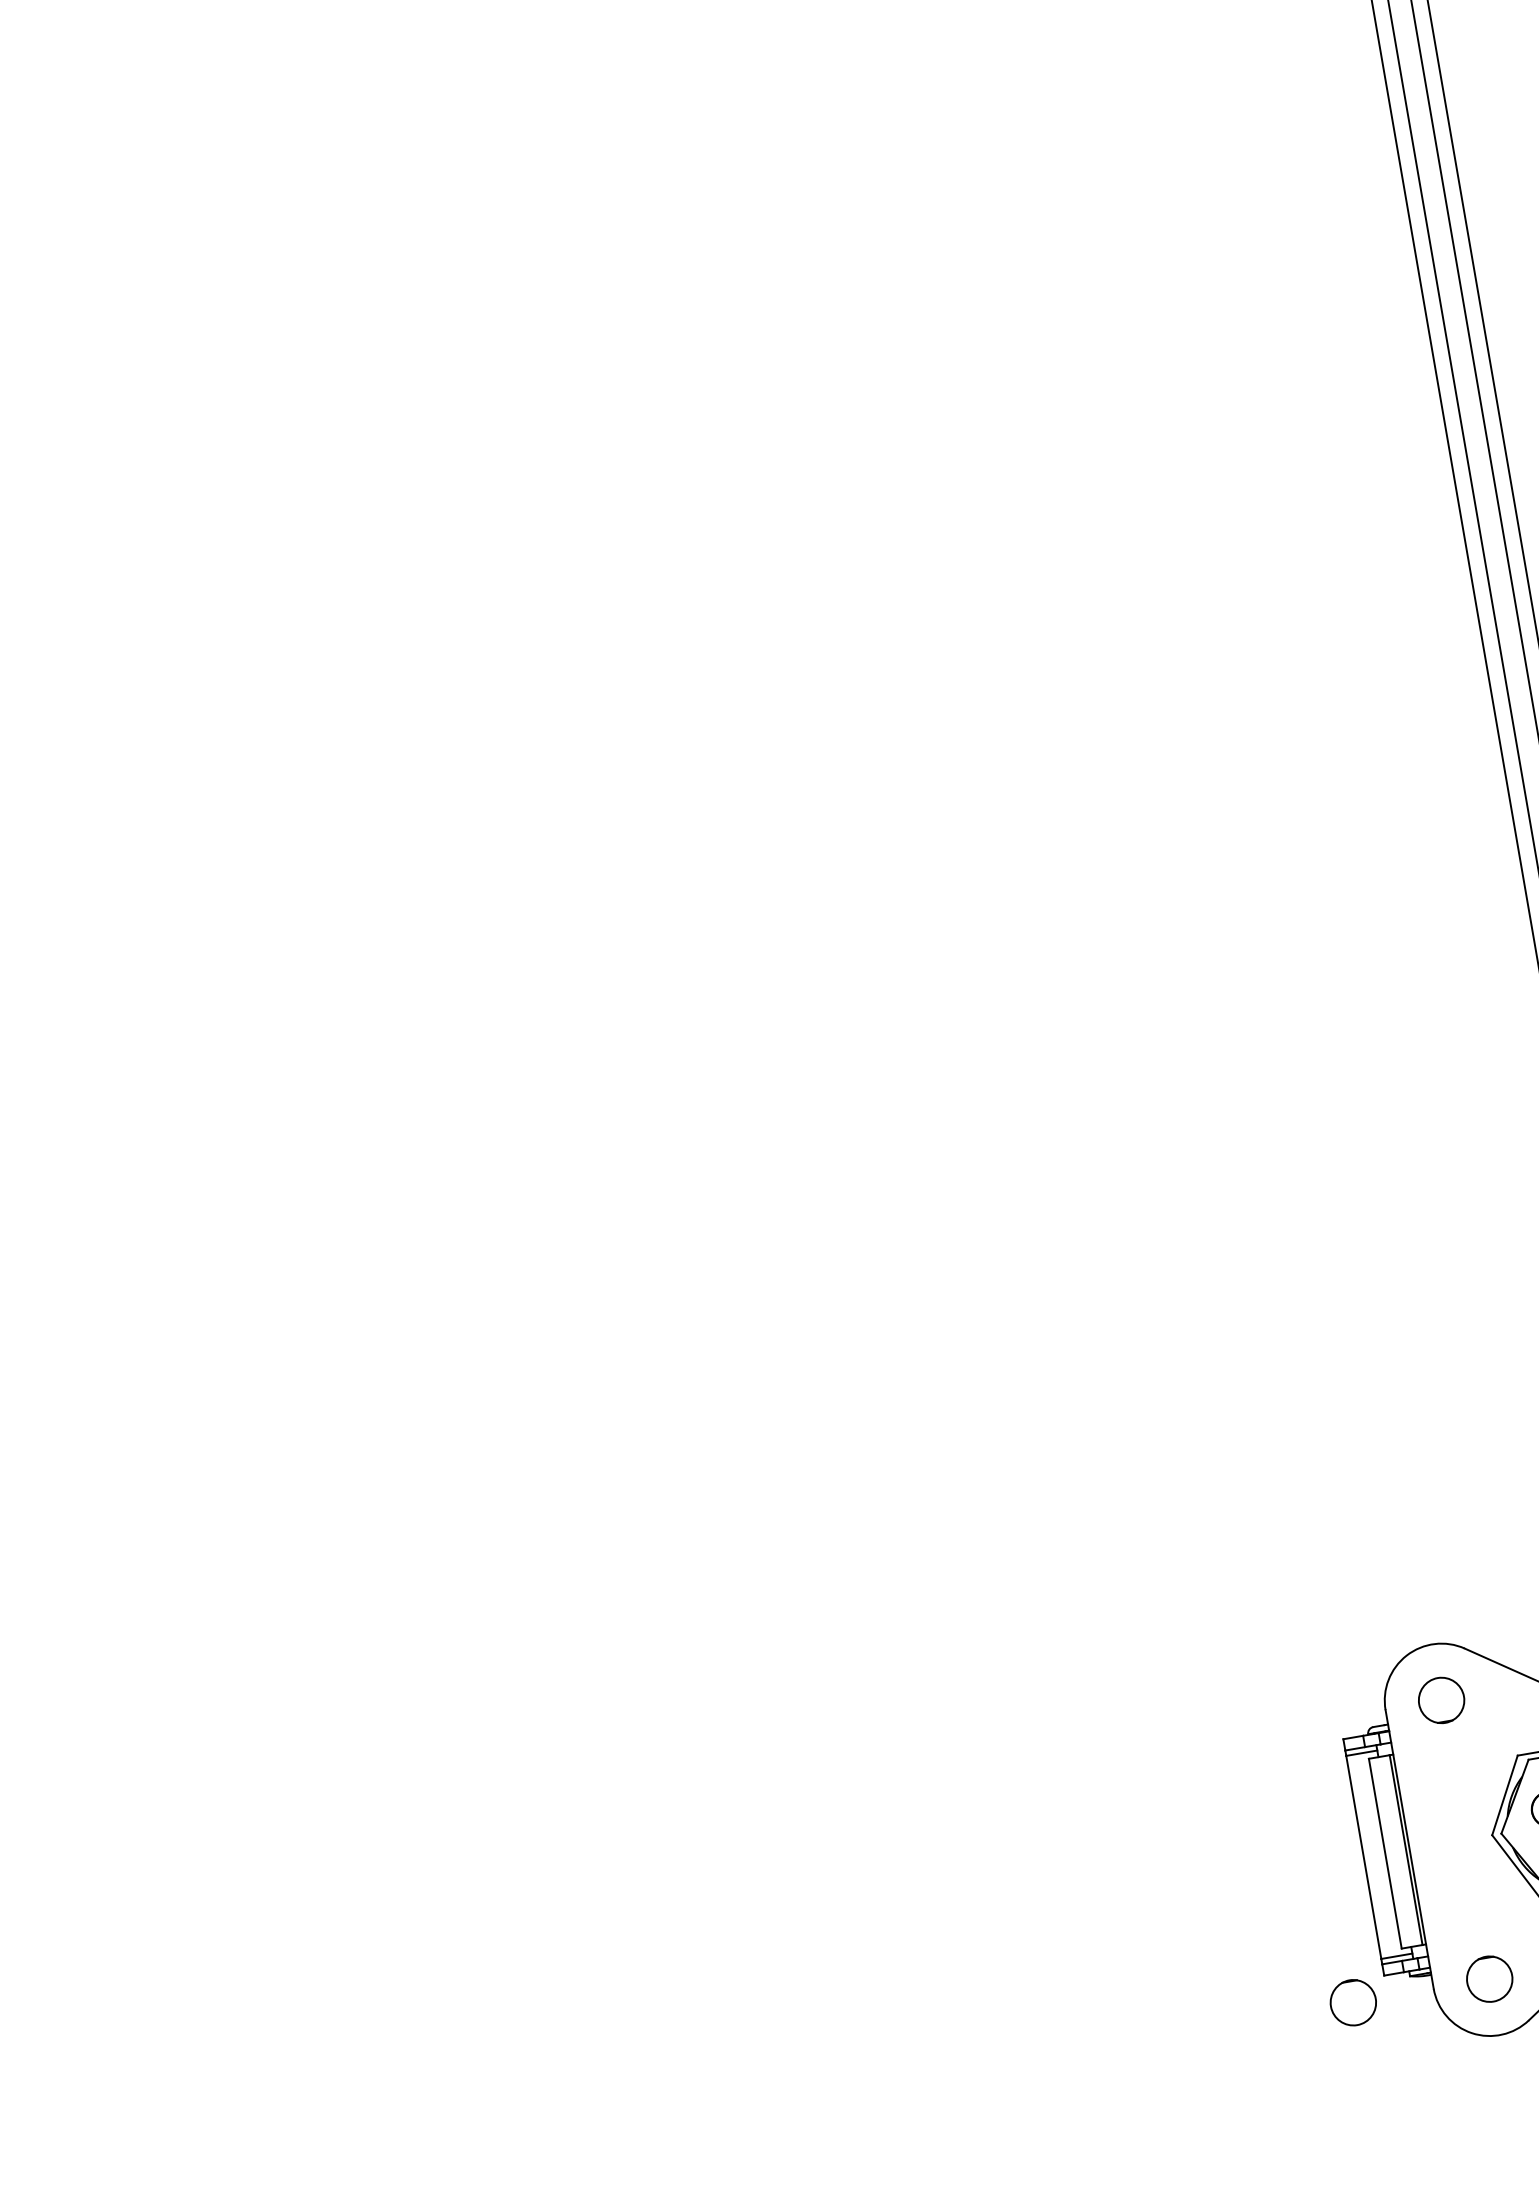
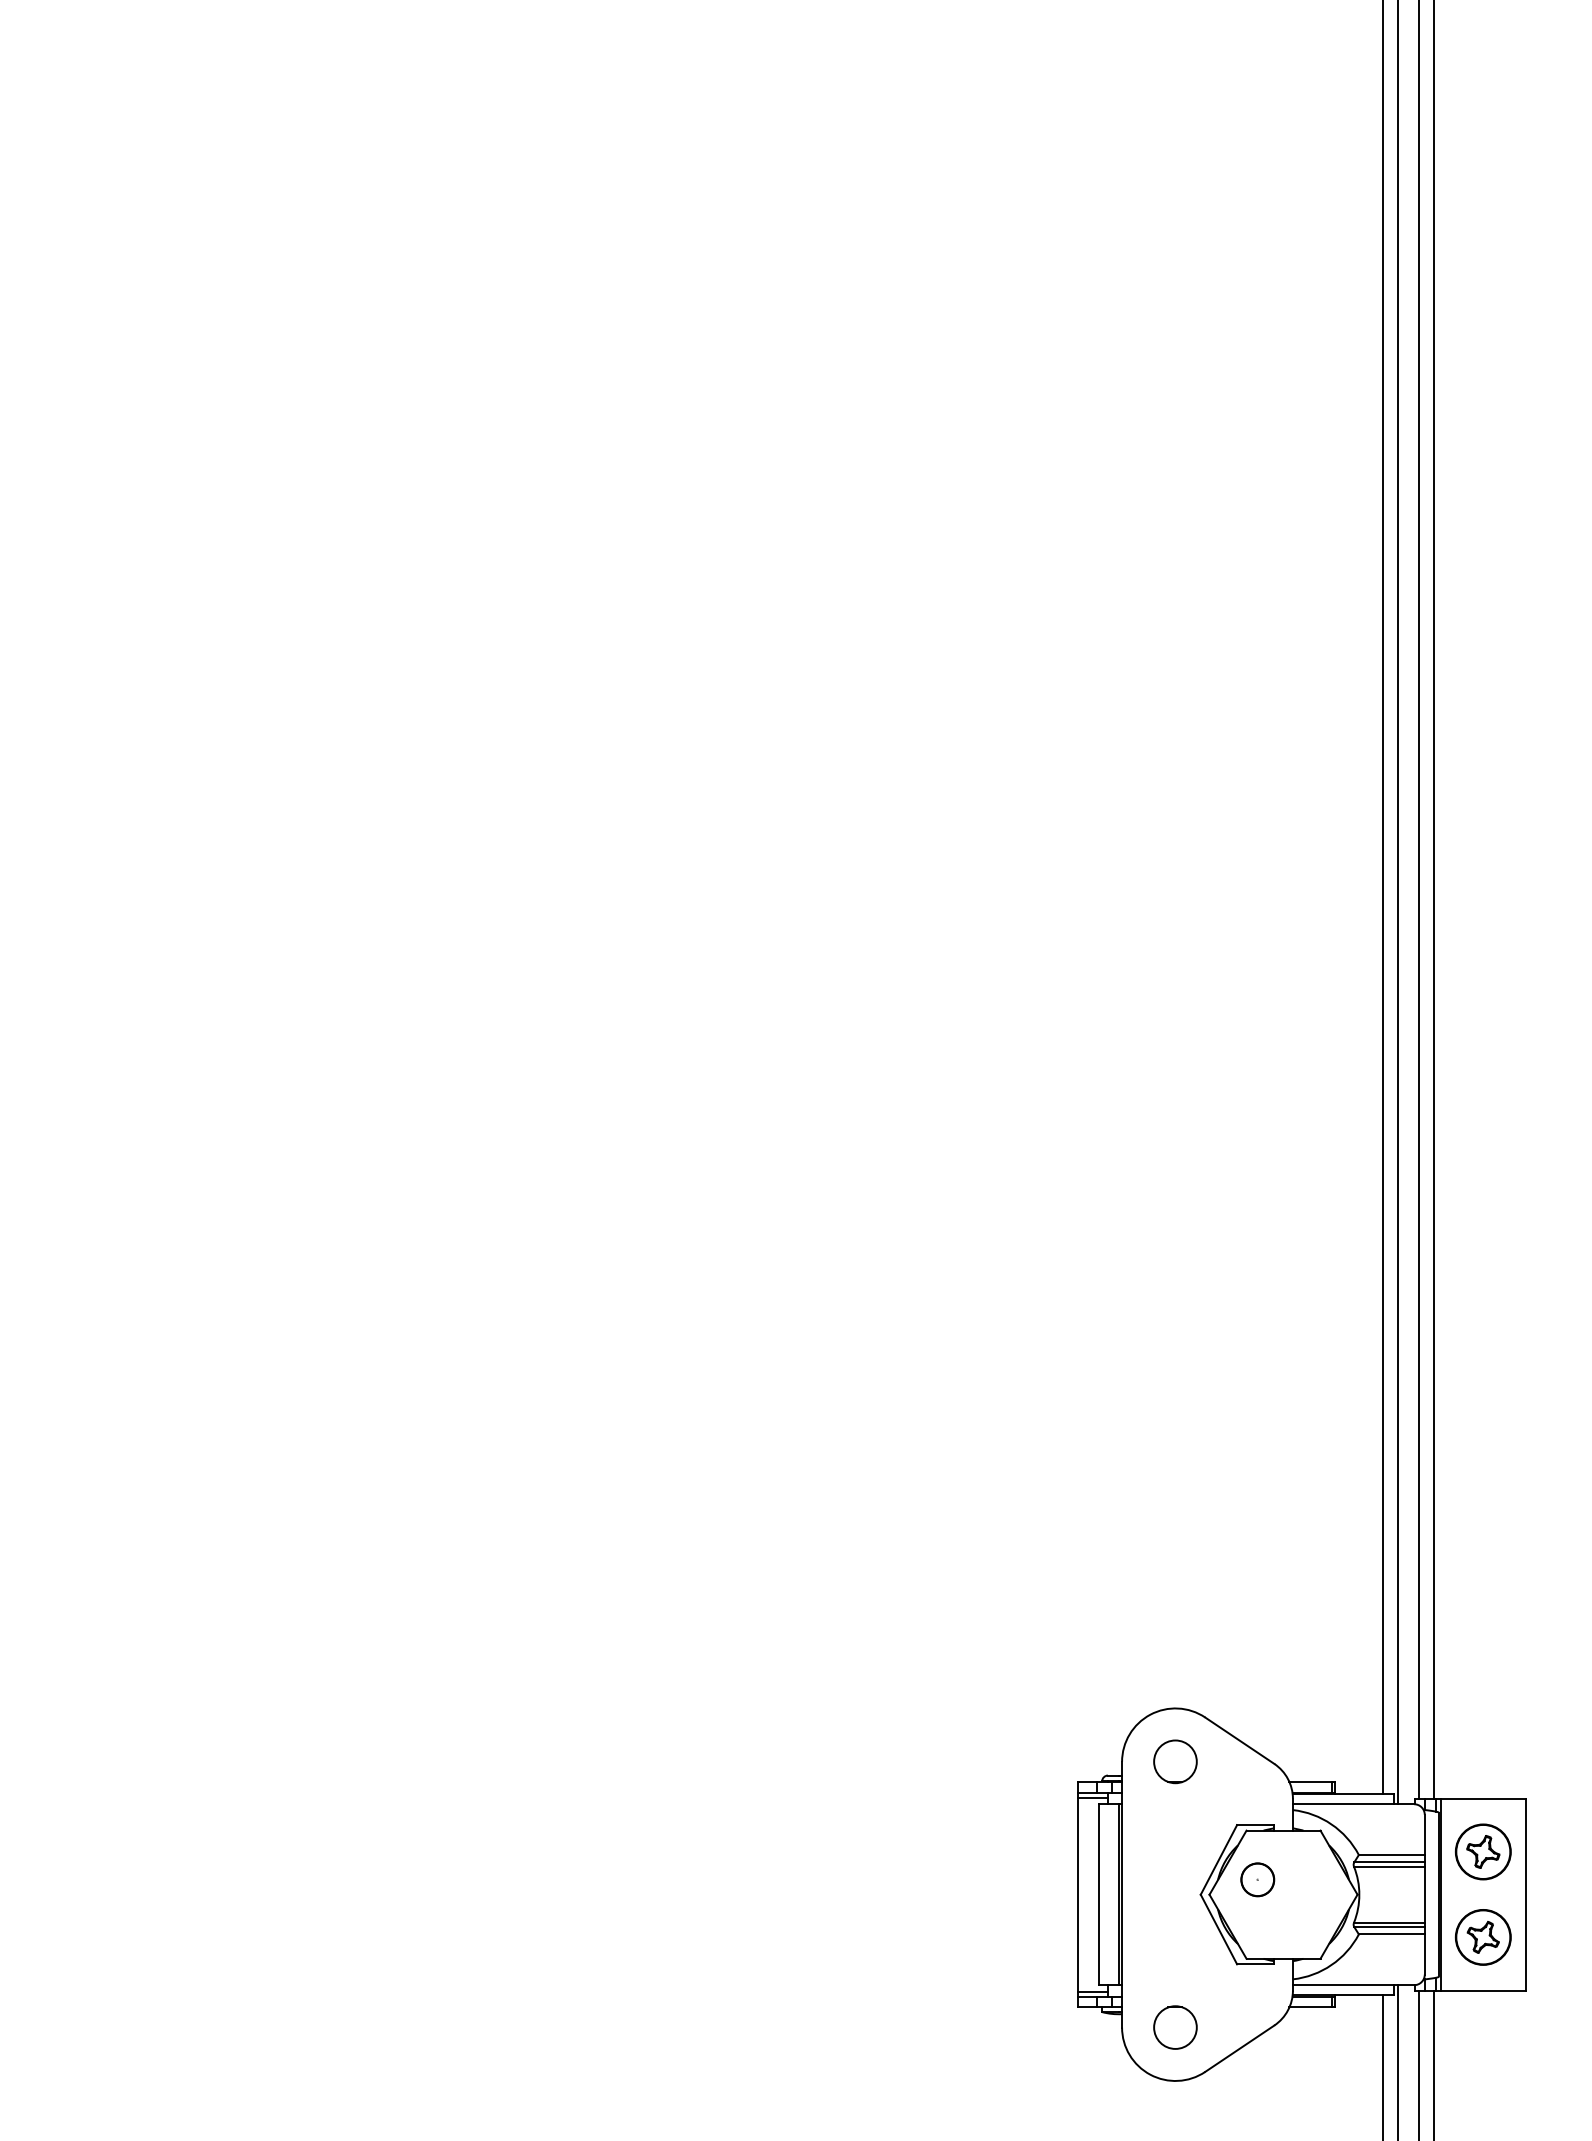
circle: (1353, 2002) -> (1045, 2027), removed

